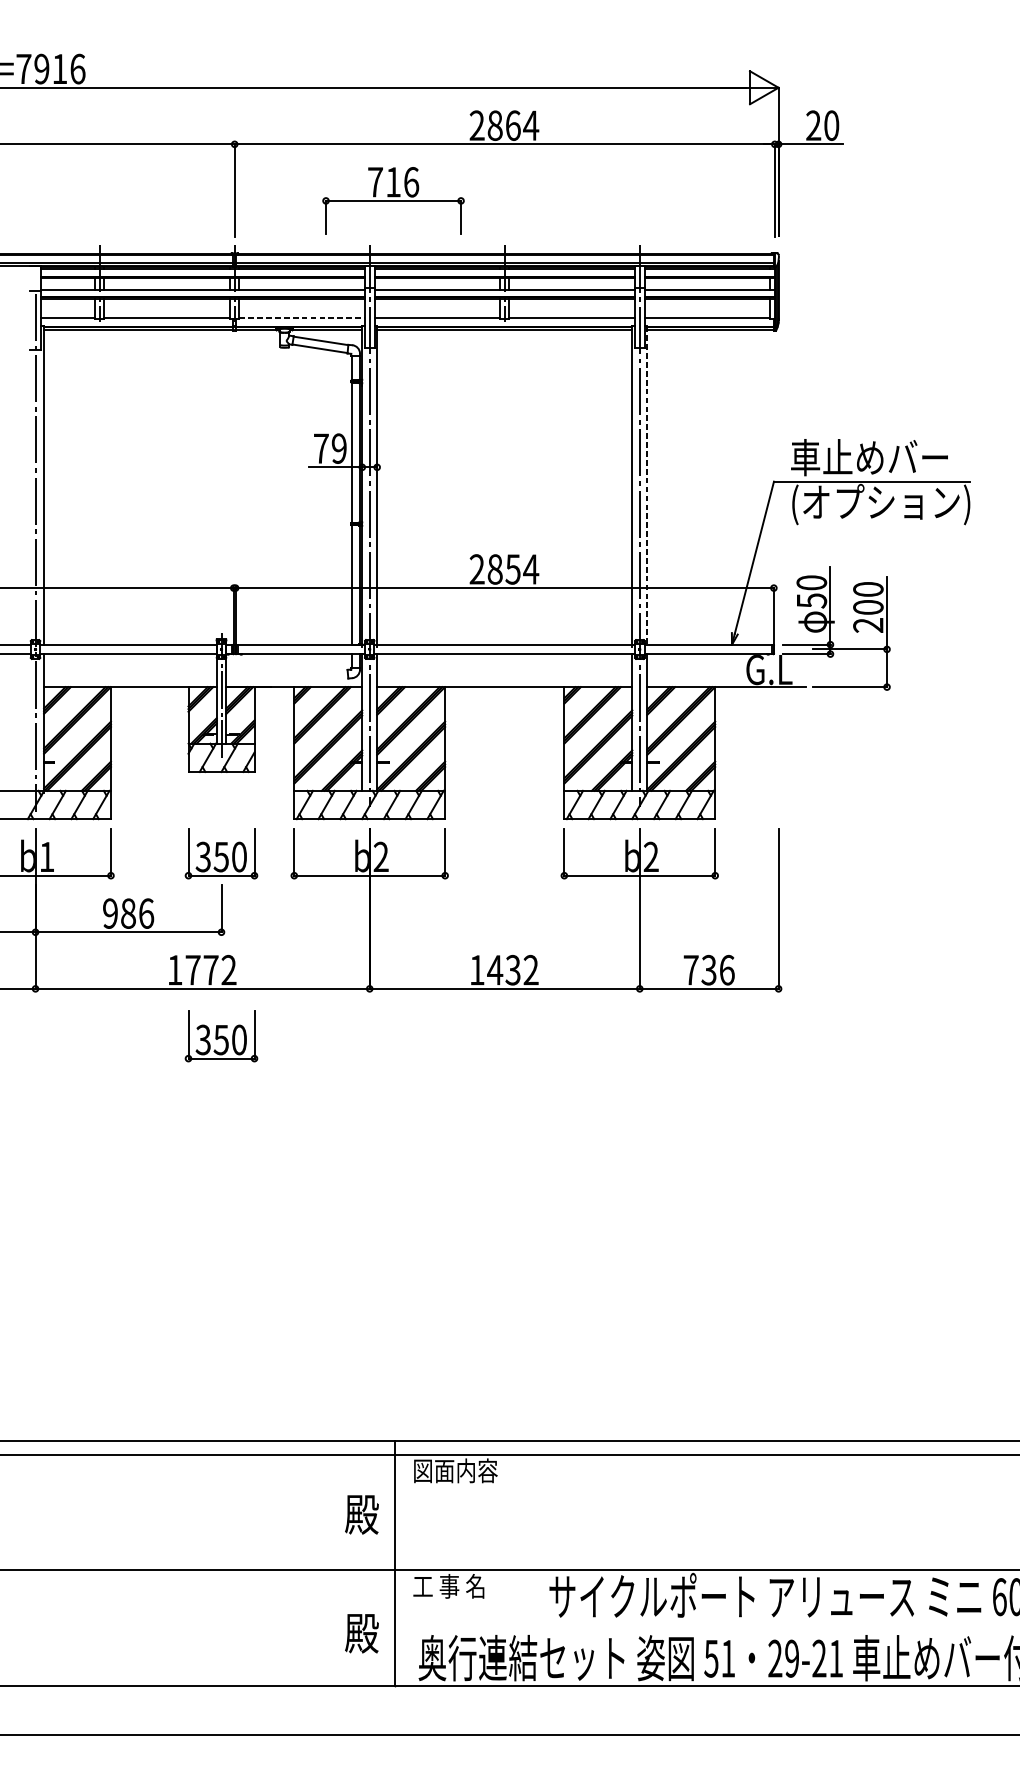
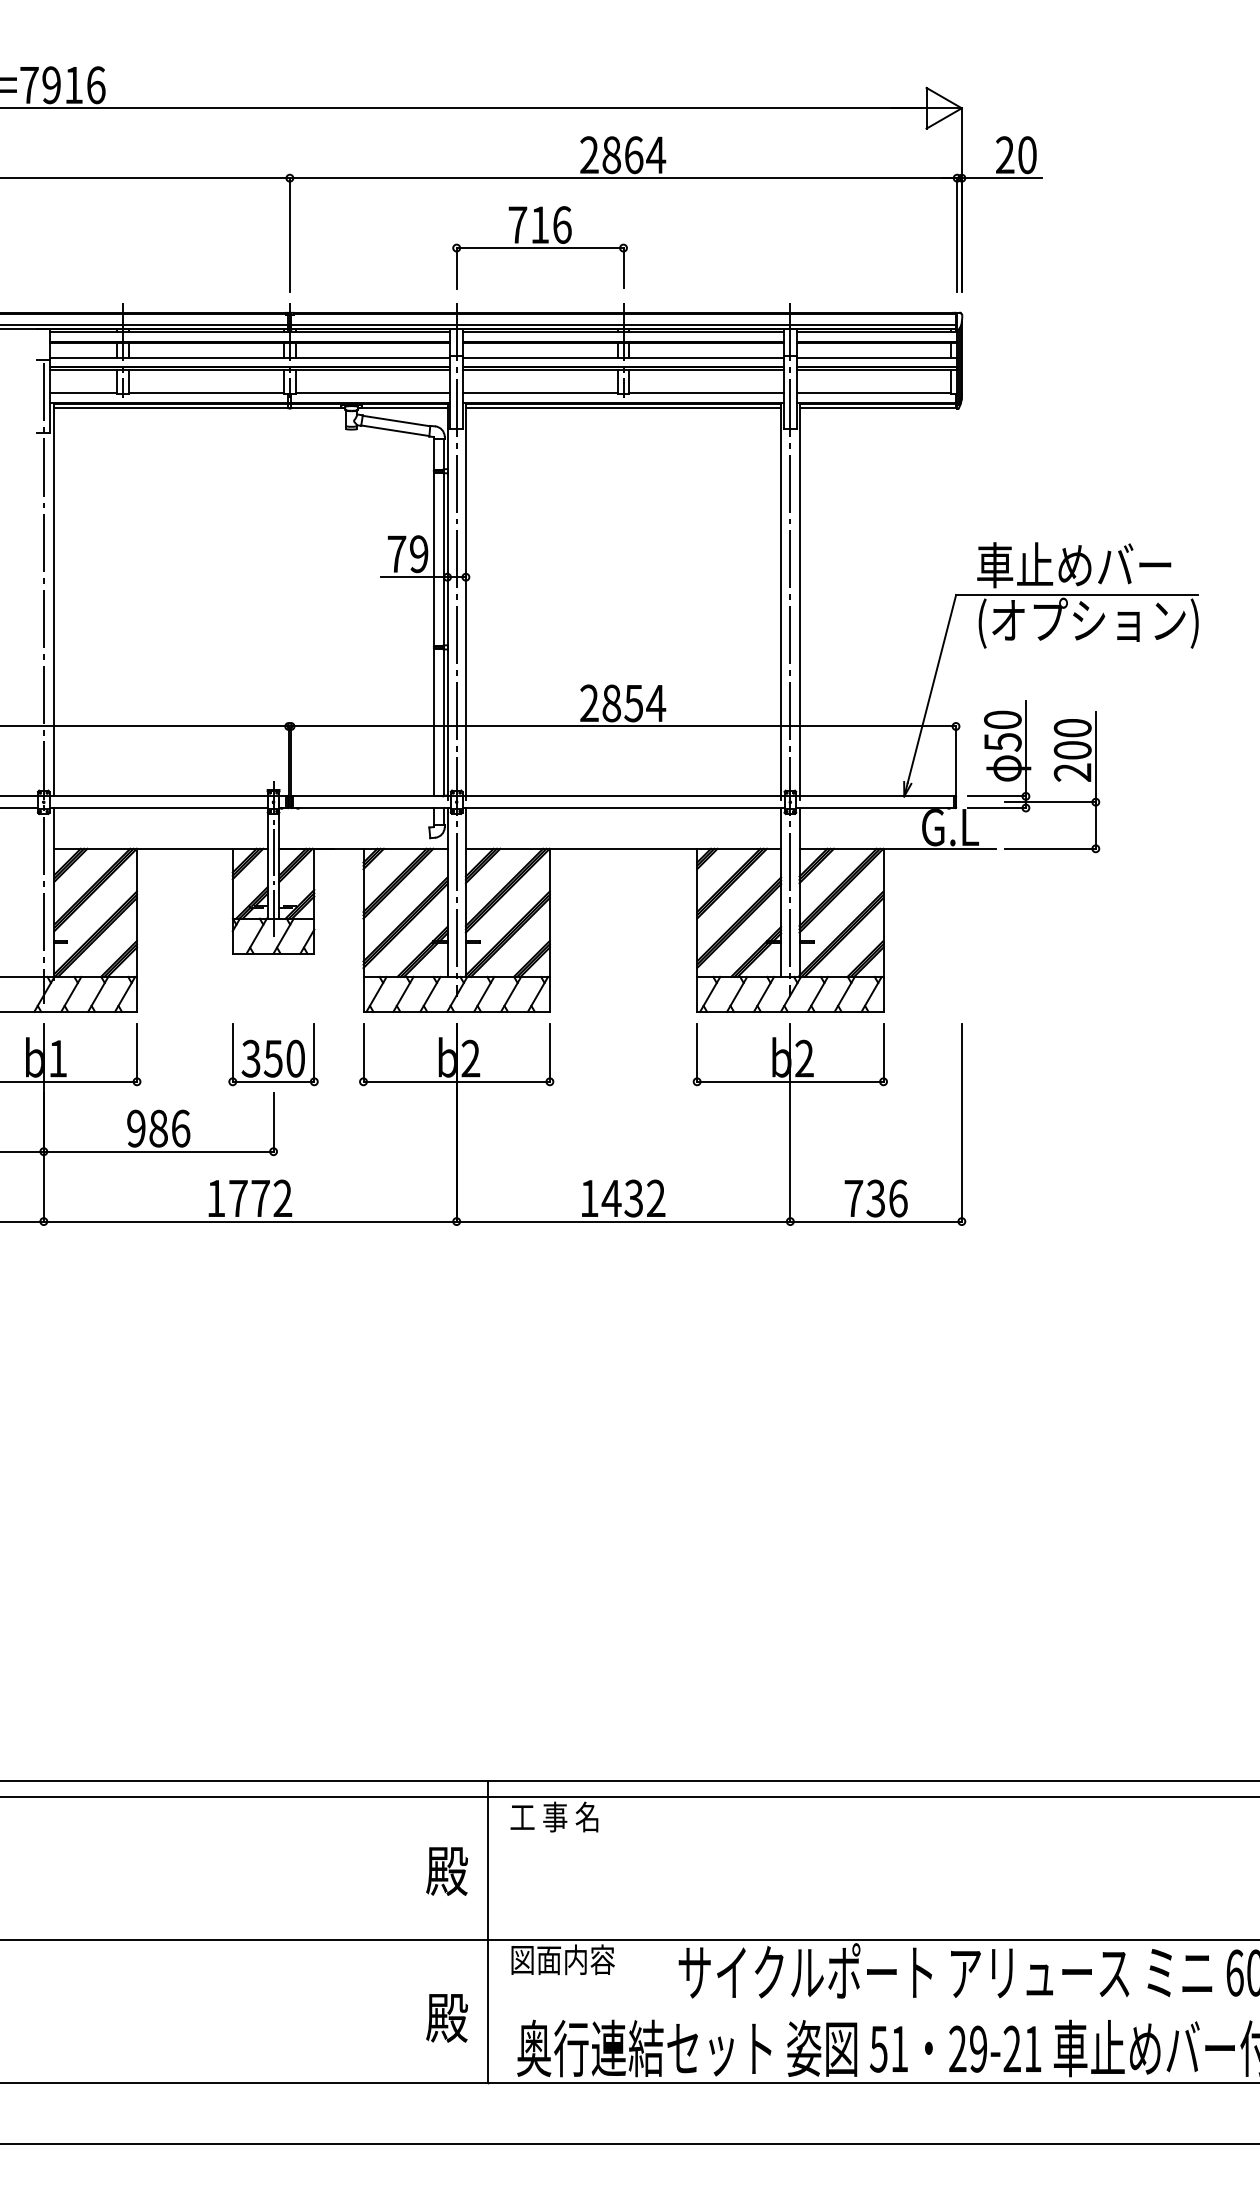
part: (393, 200) -> (539, 247), moved
line: (302, 318) -> (373, 393), dashed -> solid
line: (647, 486) -> (799, 601), dashed -> solid
part: (221, 1036) -> (273, 1280), removed
text: (455, 1470) -> (562, 1816), 図面内容 -> 工 事 名
text: (455, 1586) -> (562, 1959), 工 事 名 -> 図面内容

